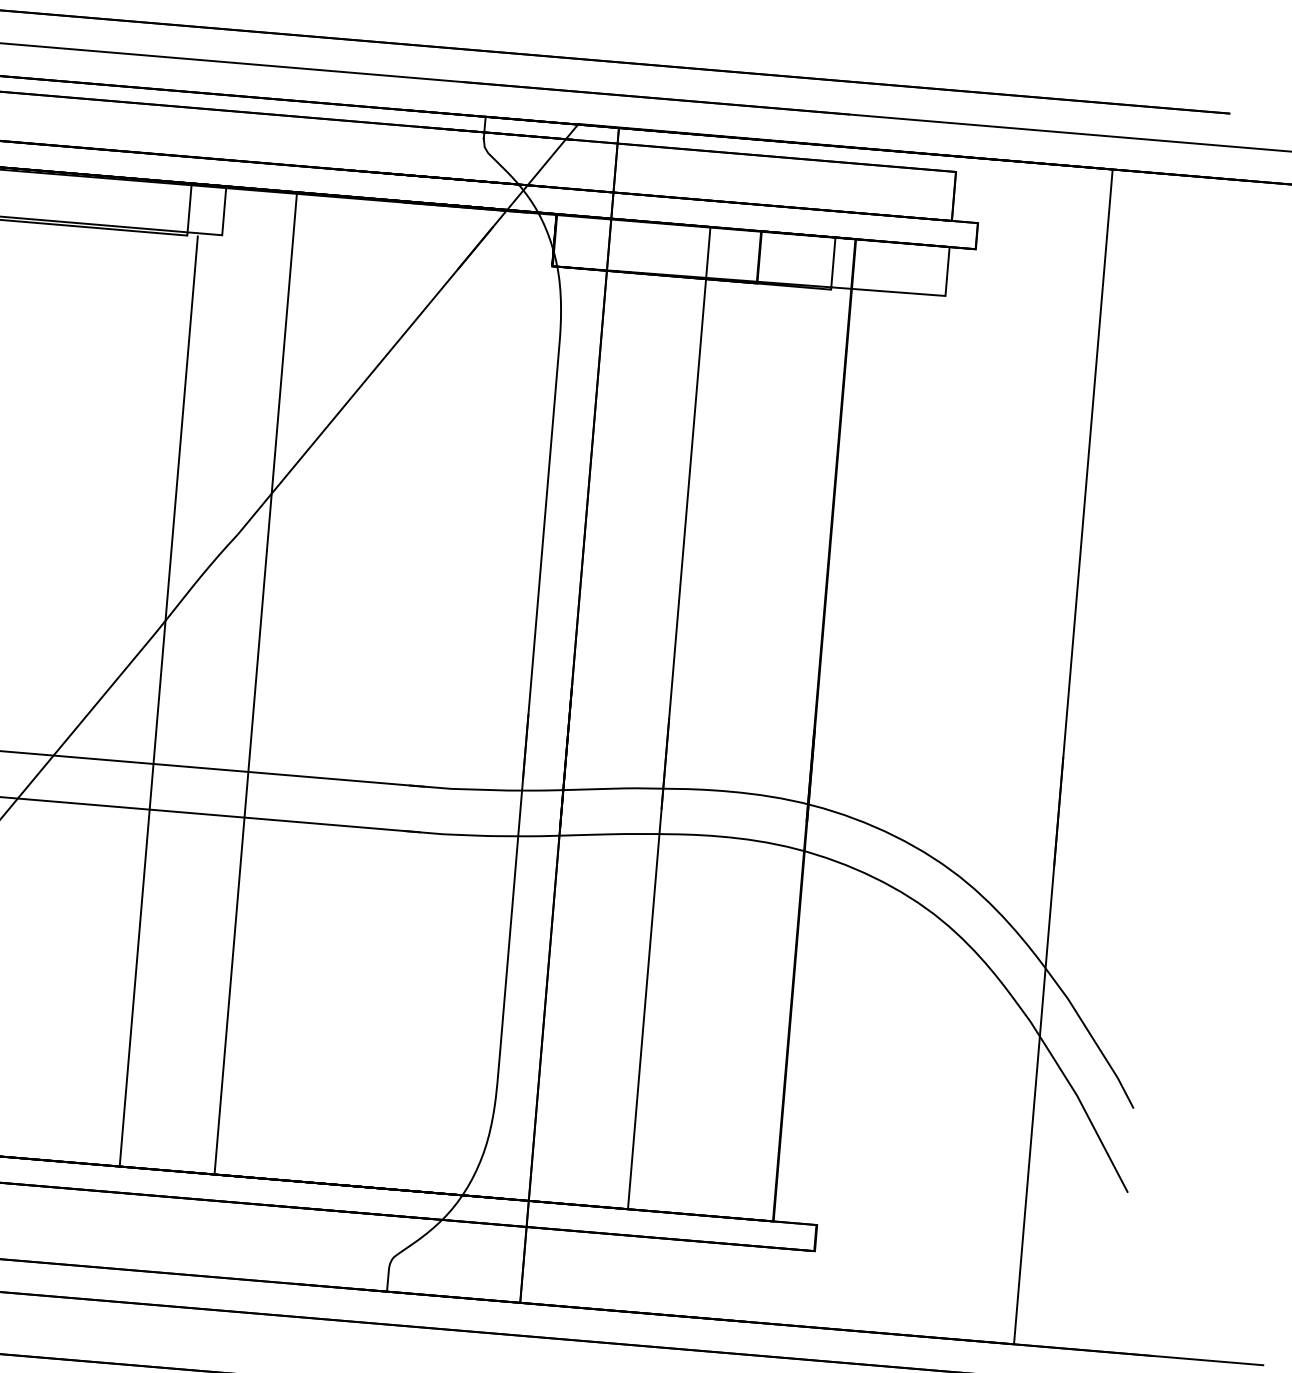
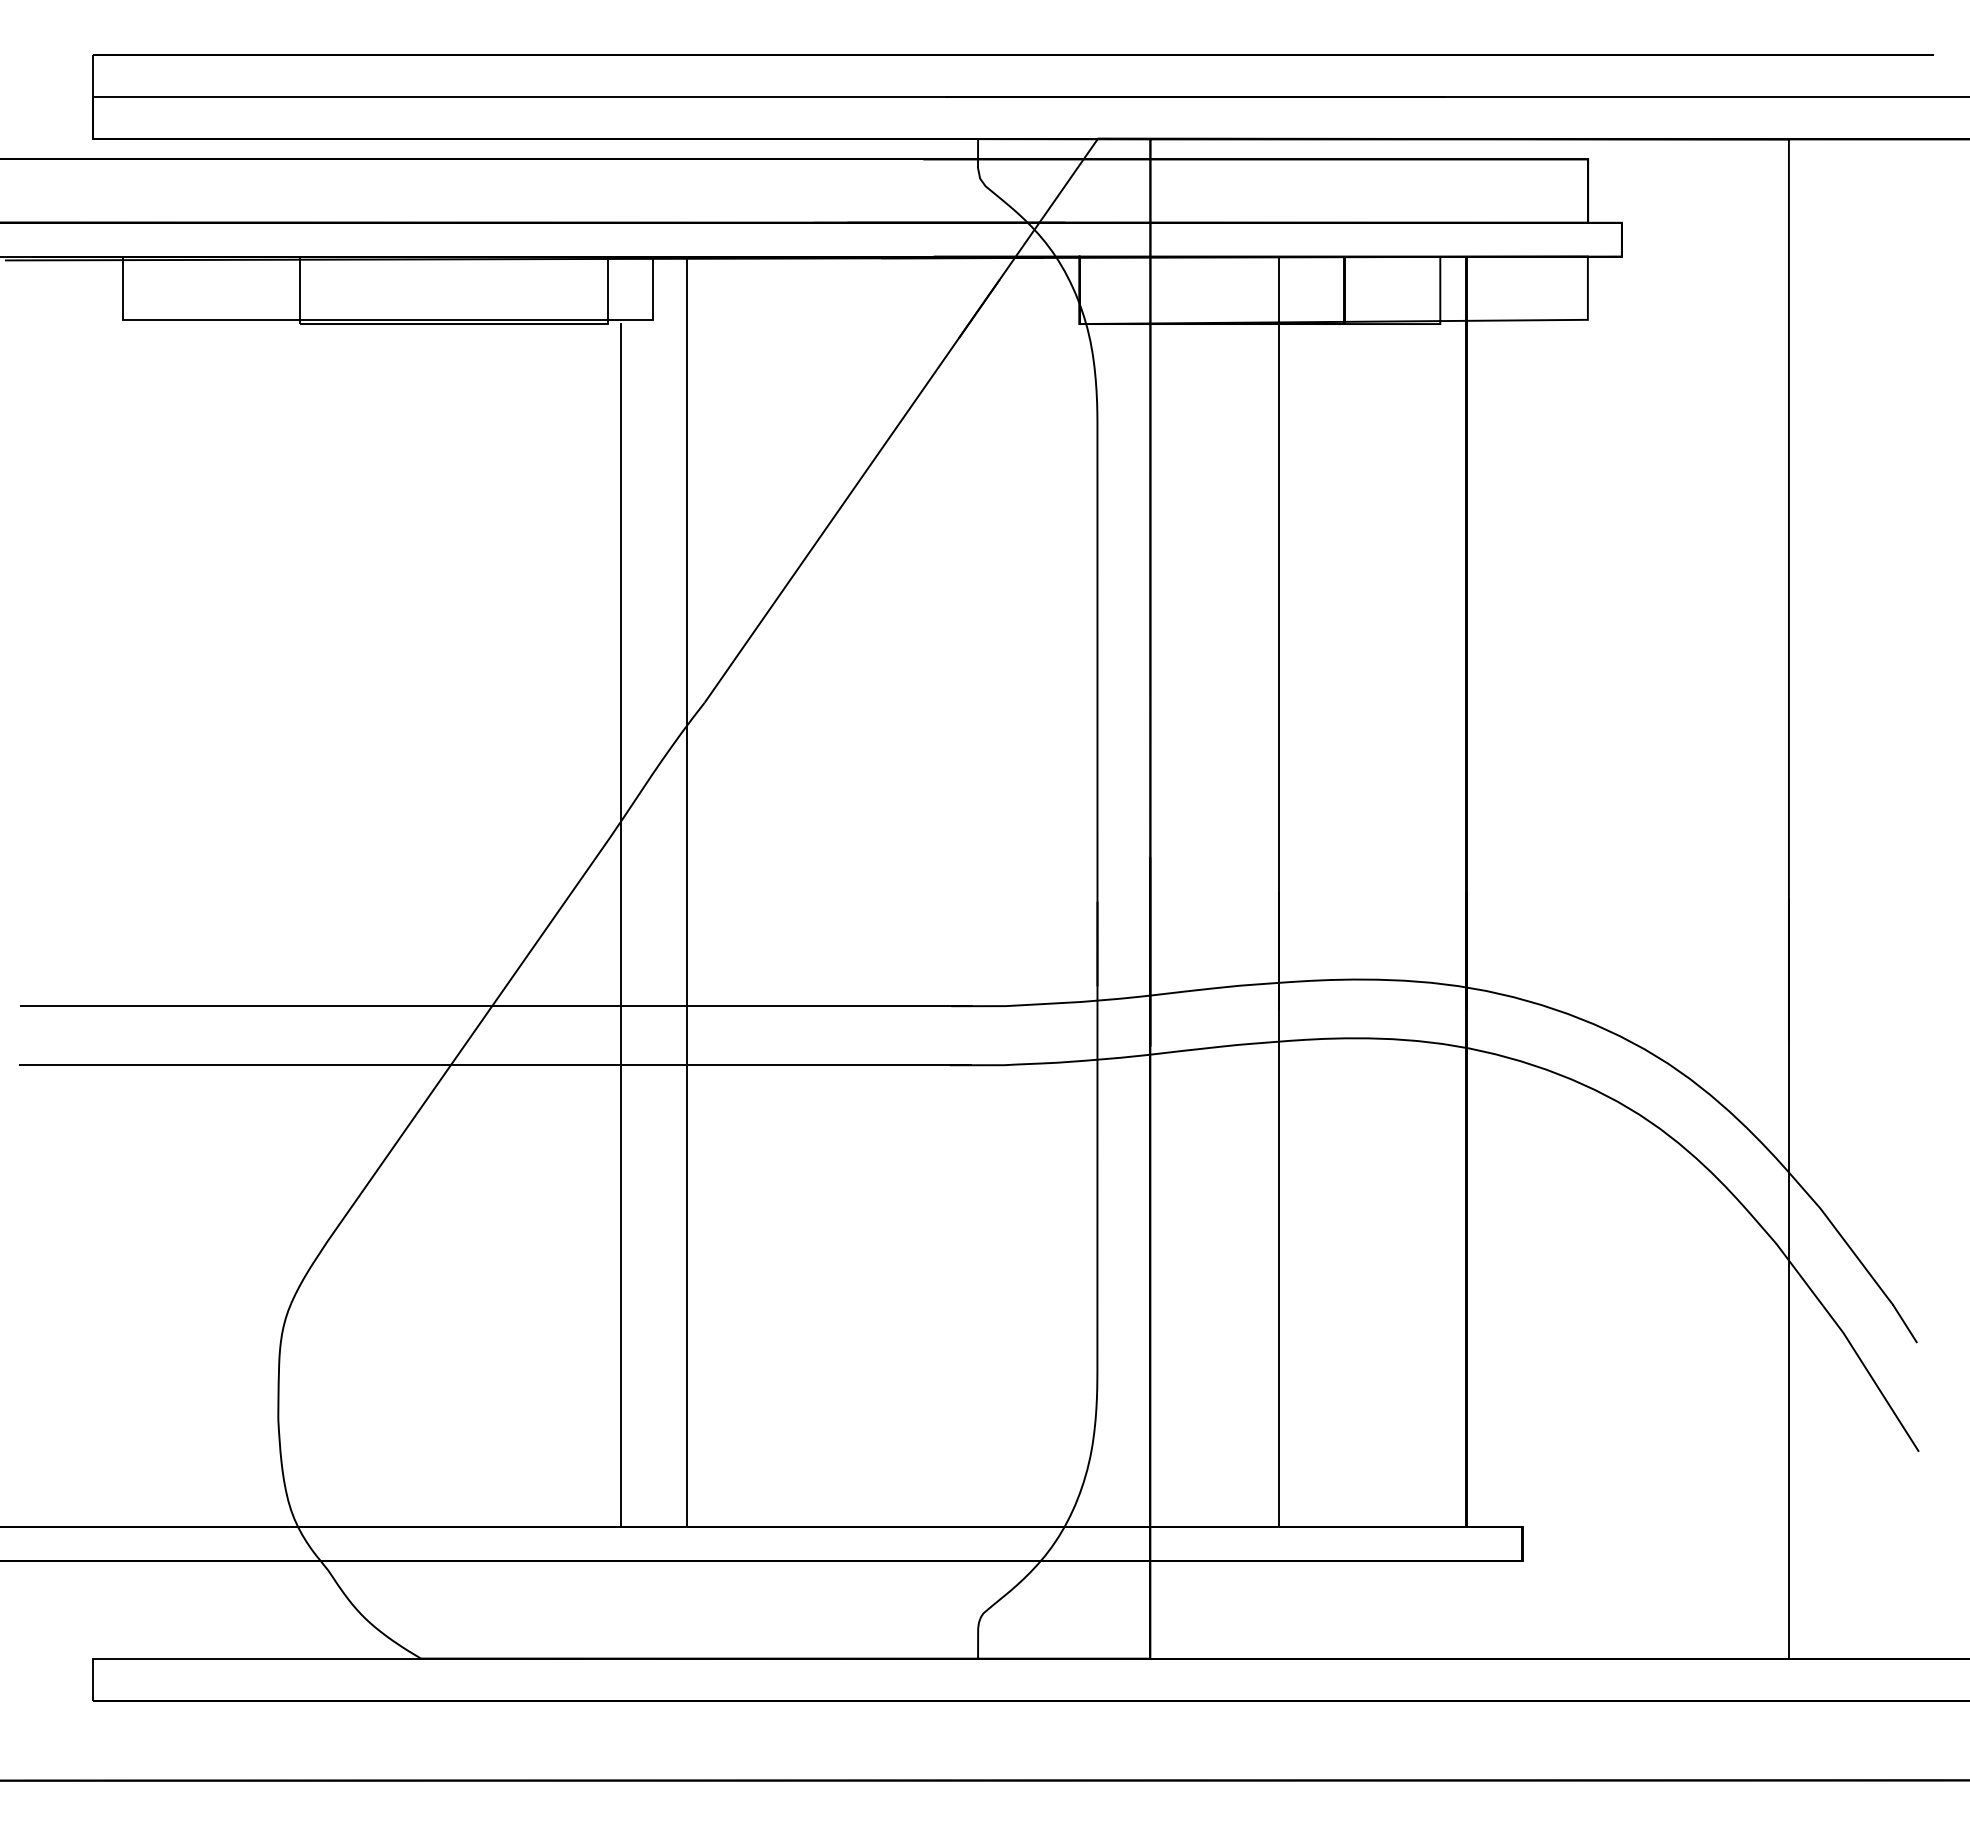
line: (256, 683) -> (687, 891), moved

